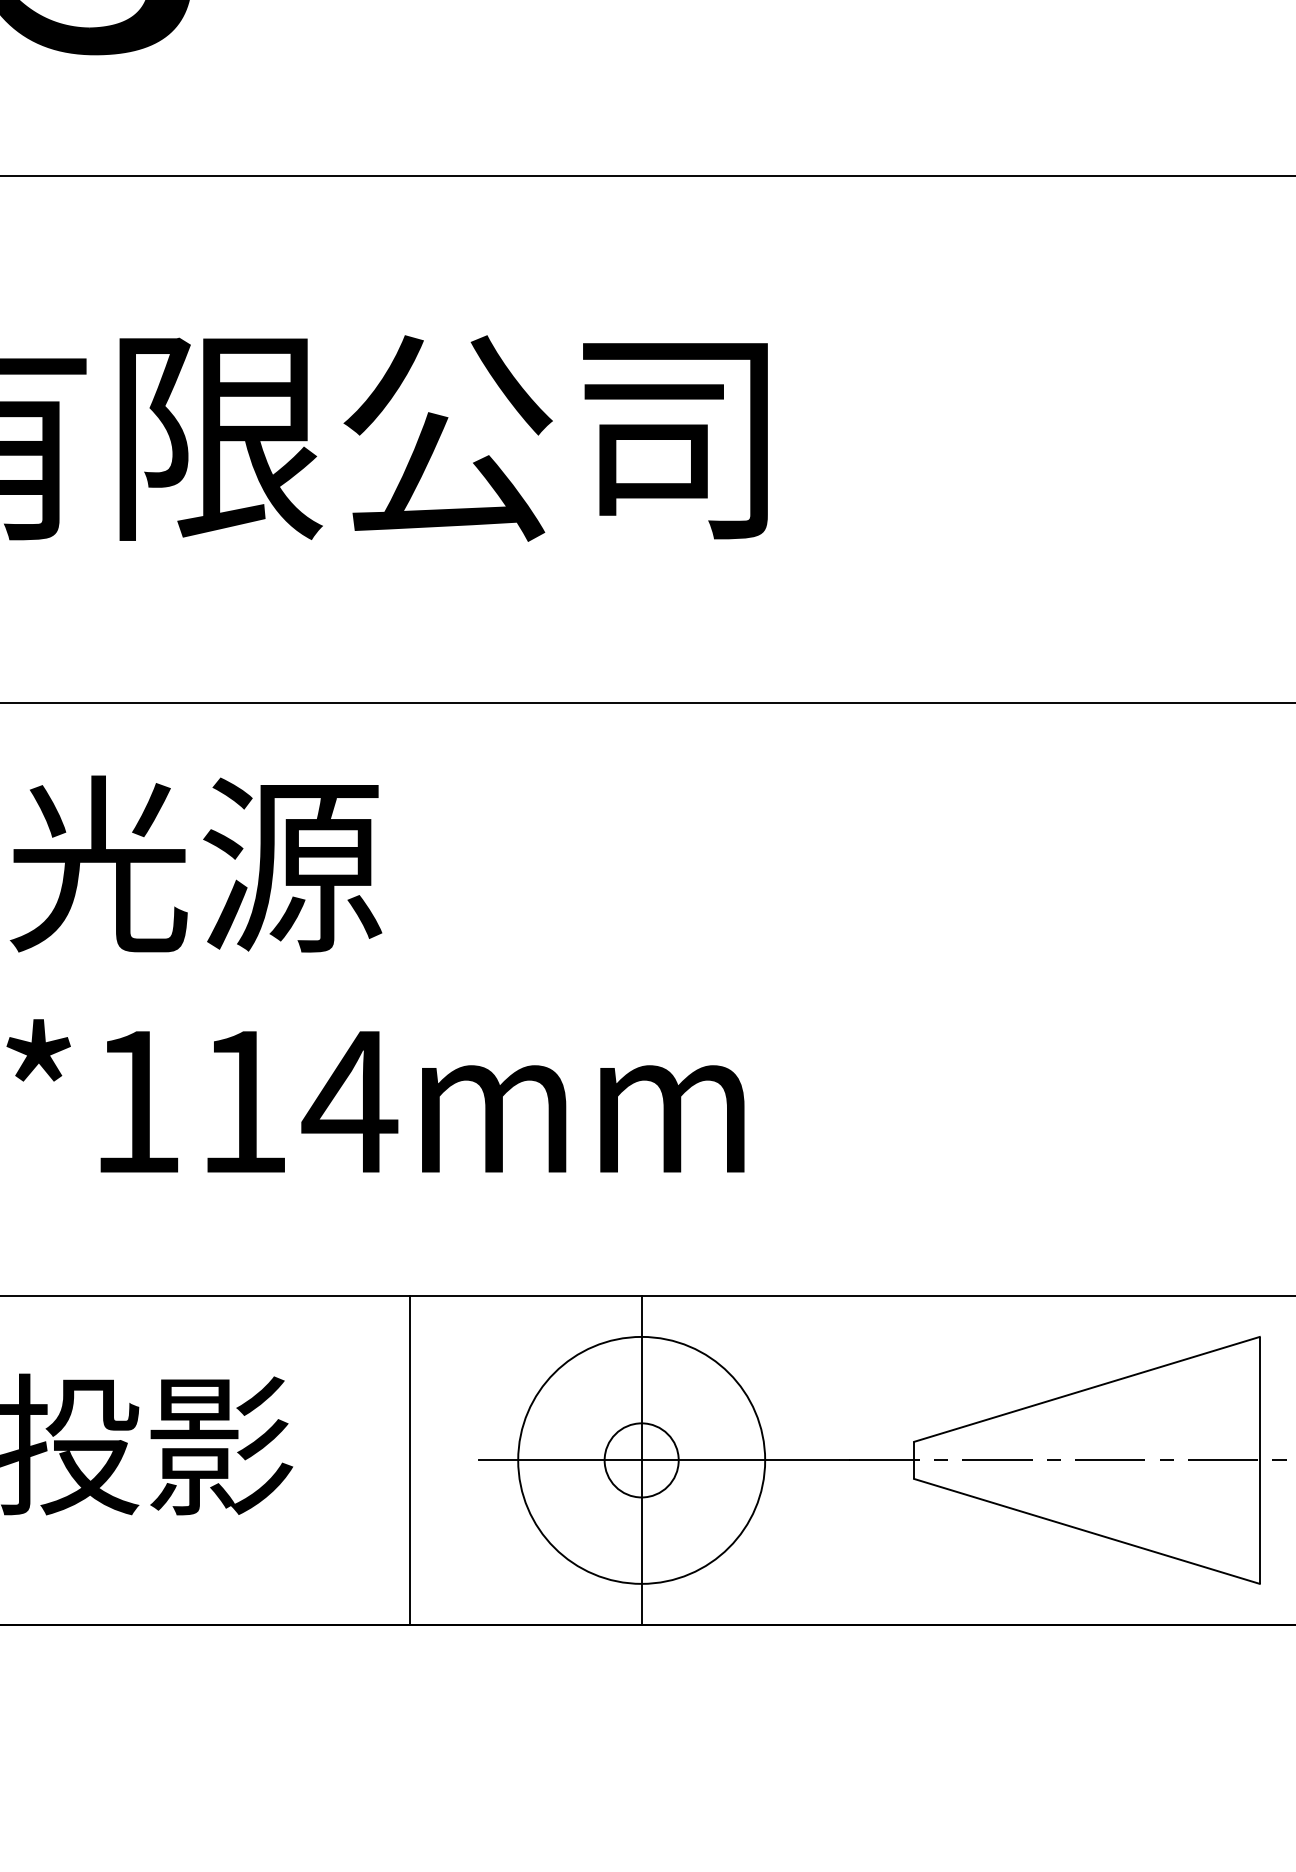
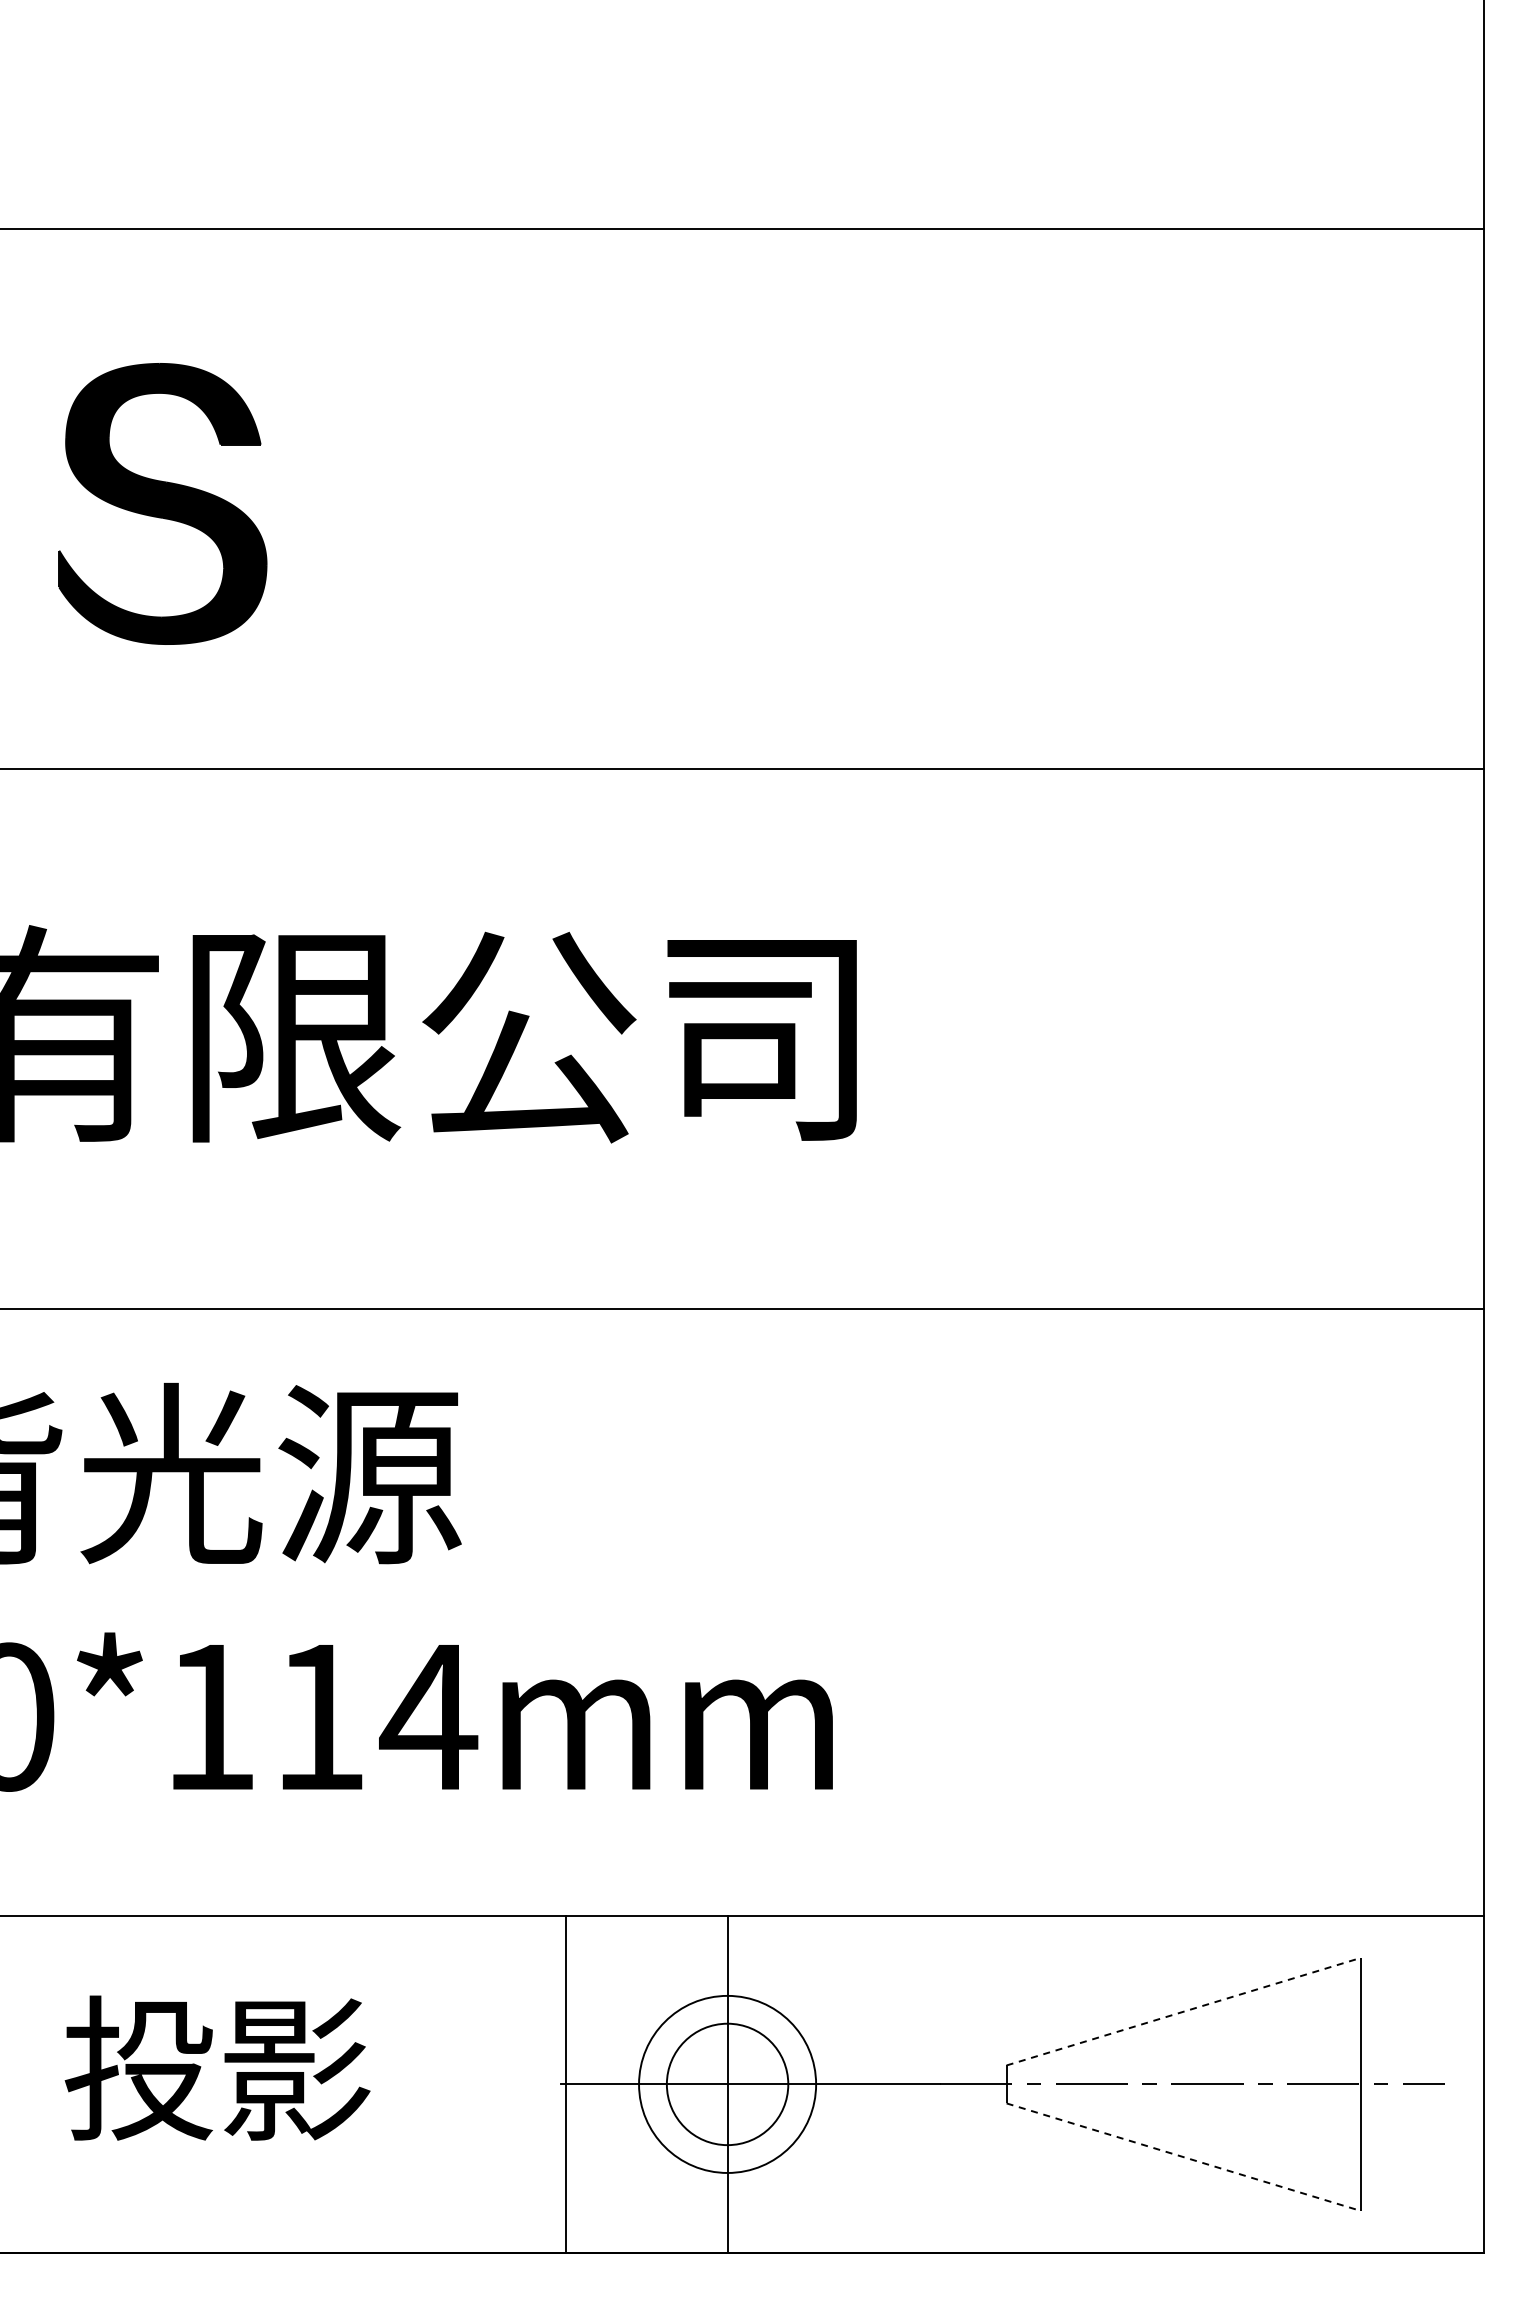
line: (1087, 1389) -> (1184, 2011), solid -> dashed
circle: (641, 1459) -> (727, 2083), size x0.7
line: (410, 1460) -> (565, 2084), moved
circle: (641, 1460) -> (727, 2084), size x1.6
line: (1087, 1531) -> (1184, 2157), solid -> dashed

